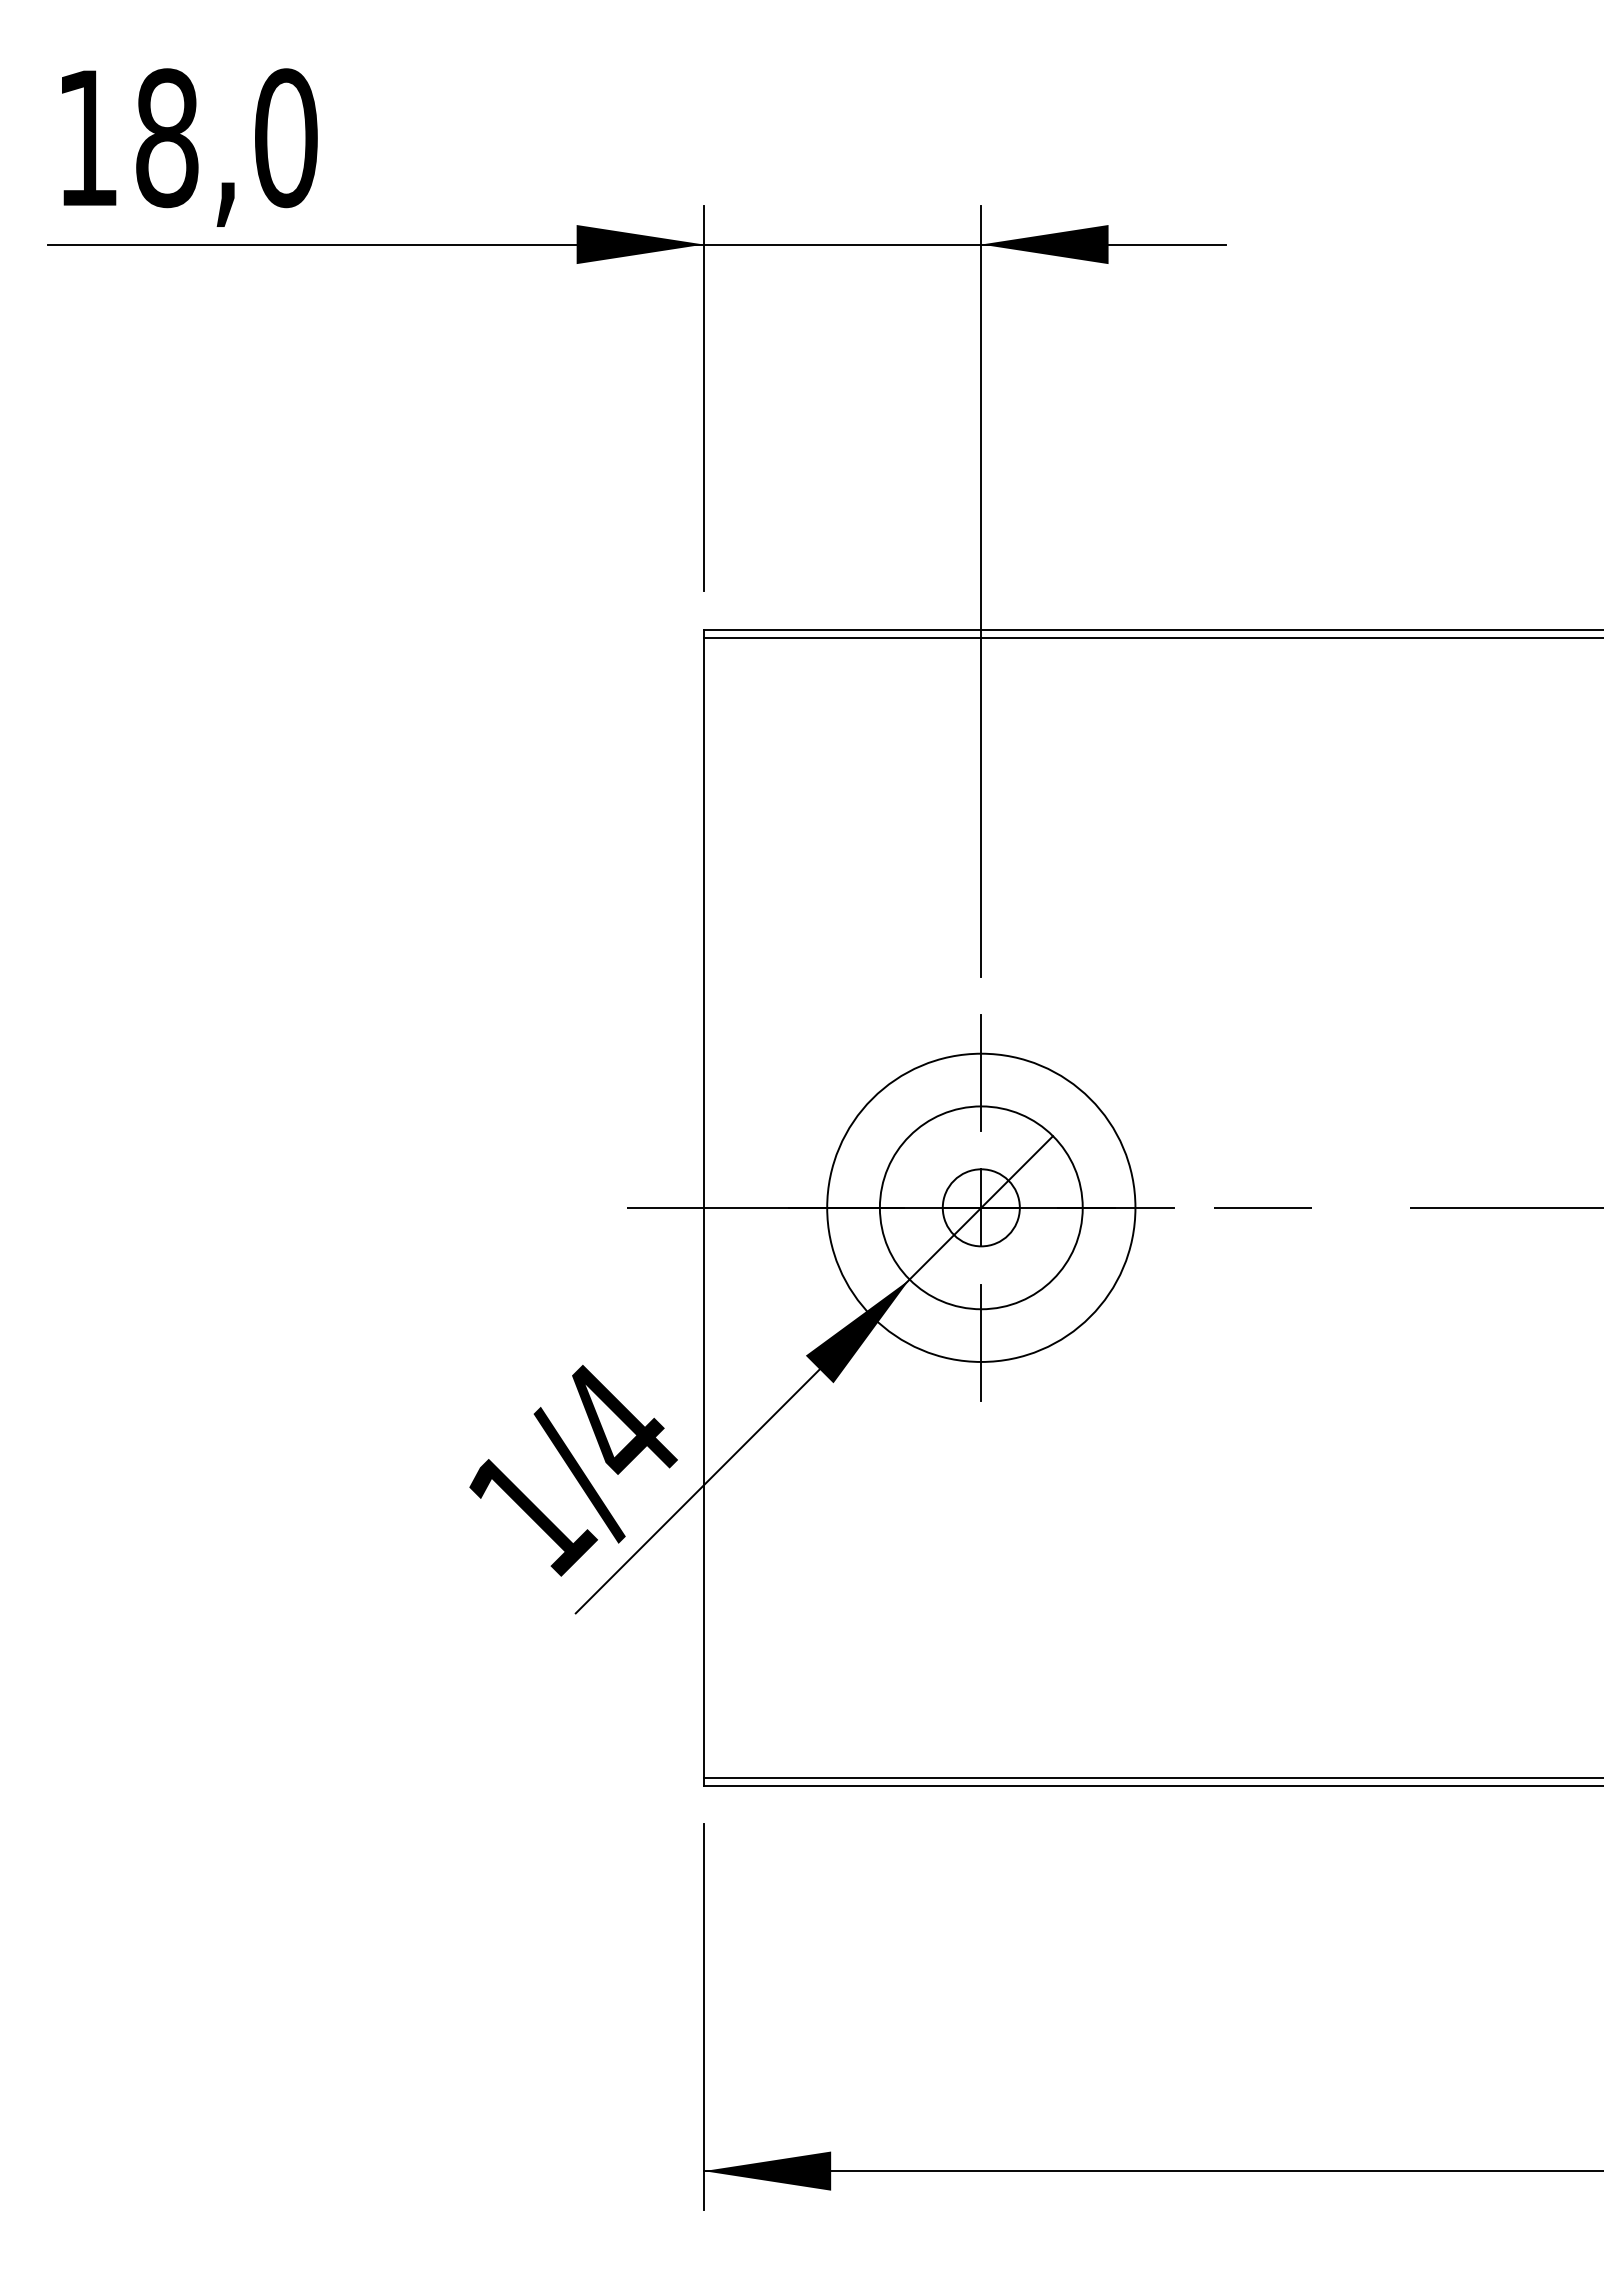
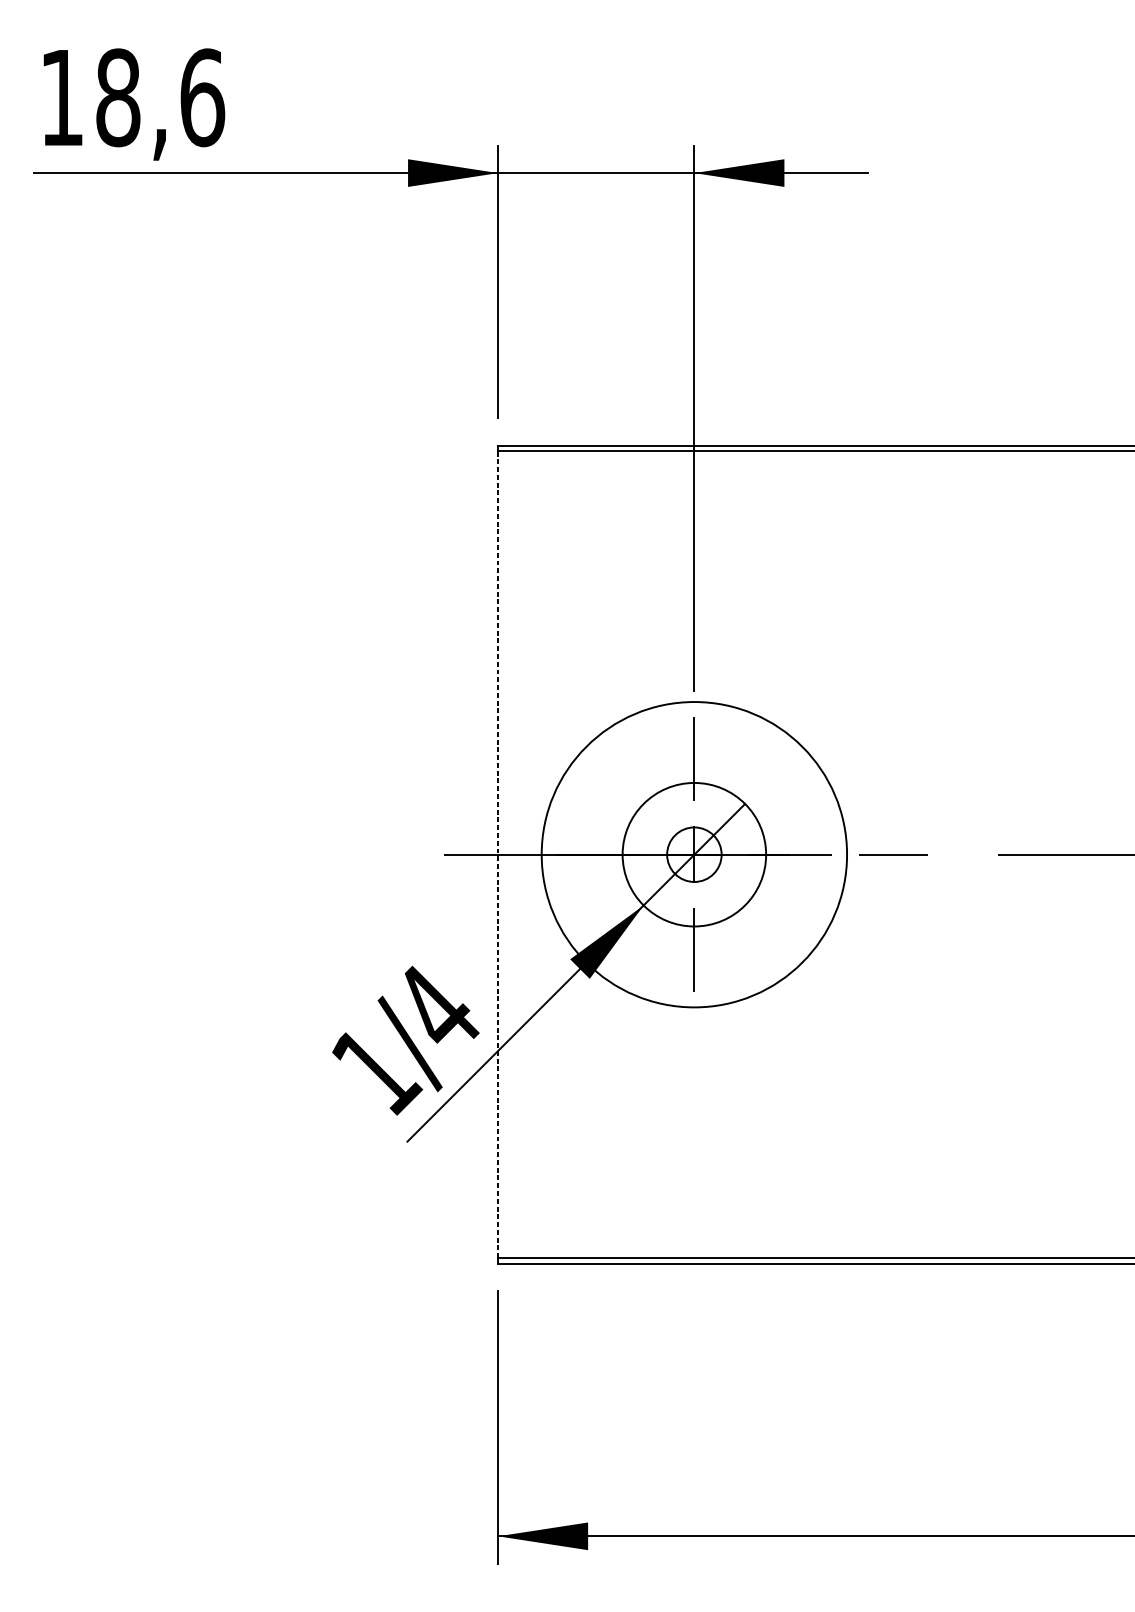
text: (286, 138) -> (202, 98), 18,0 -> 18,6
line: (703, 1207) -> (497, 854), solid -> dashed
circle: (981, 1207) -> (694, 854), size x1.4

